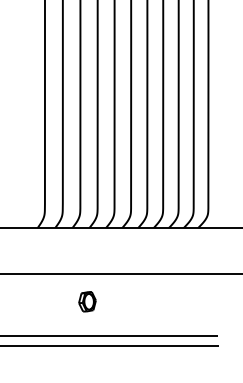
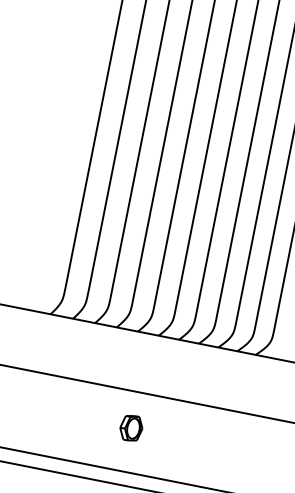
part: (87, 301) -> (131, 427), moved

